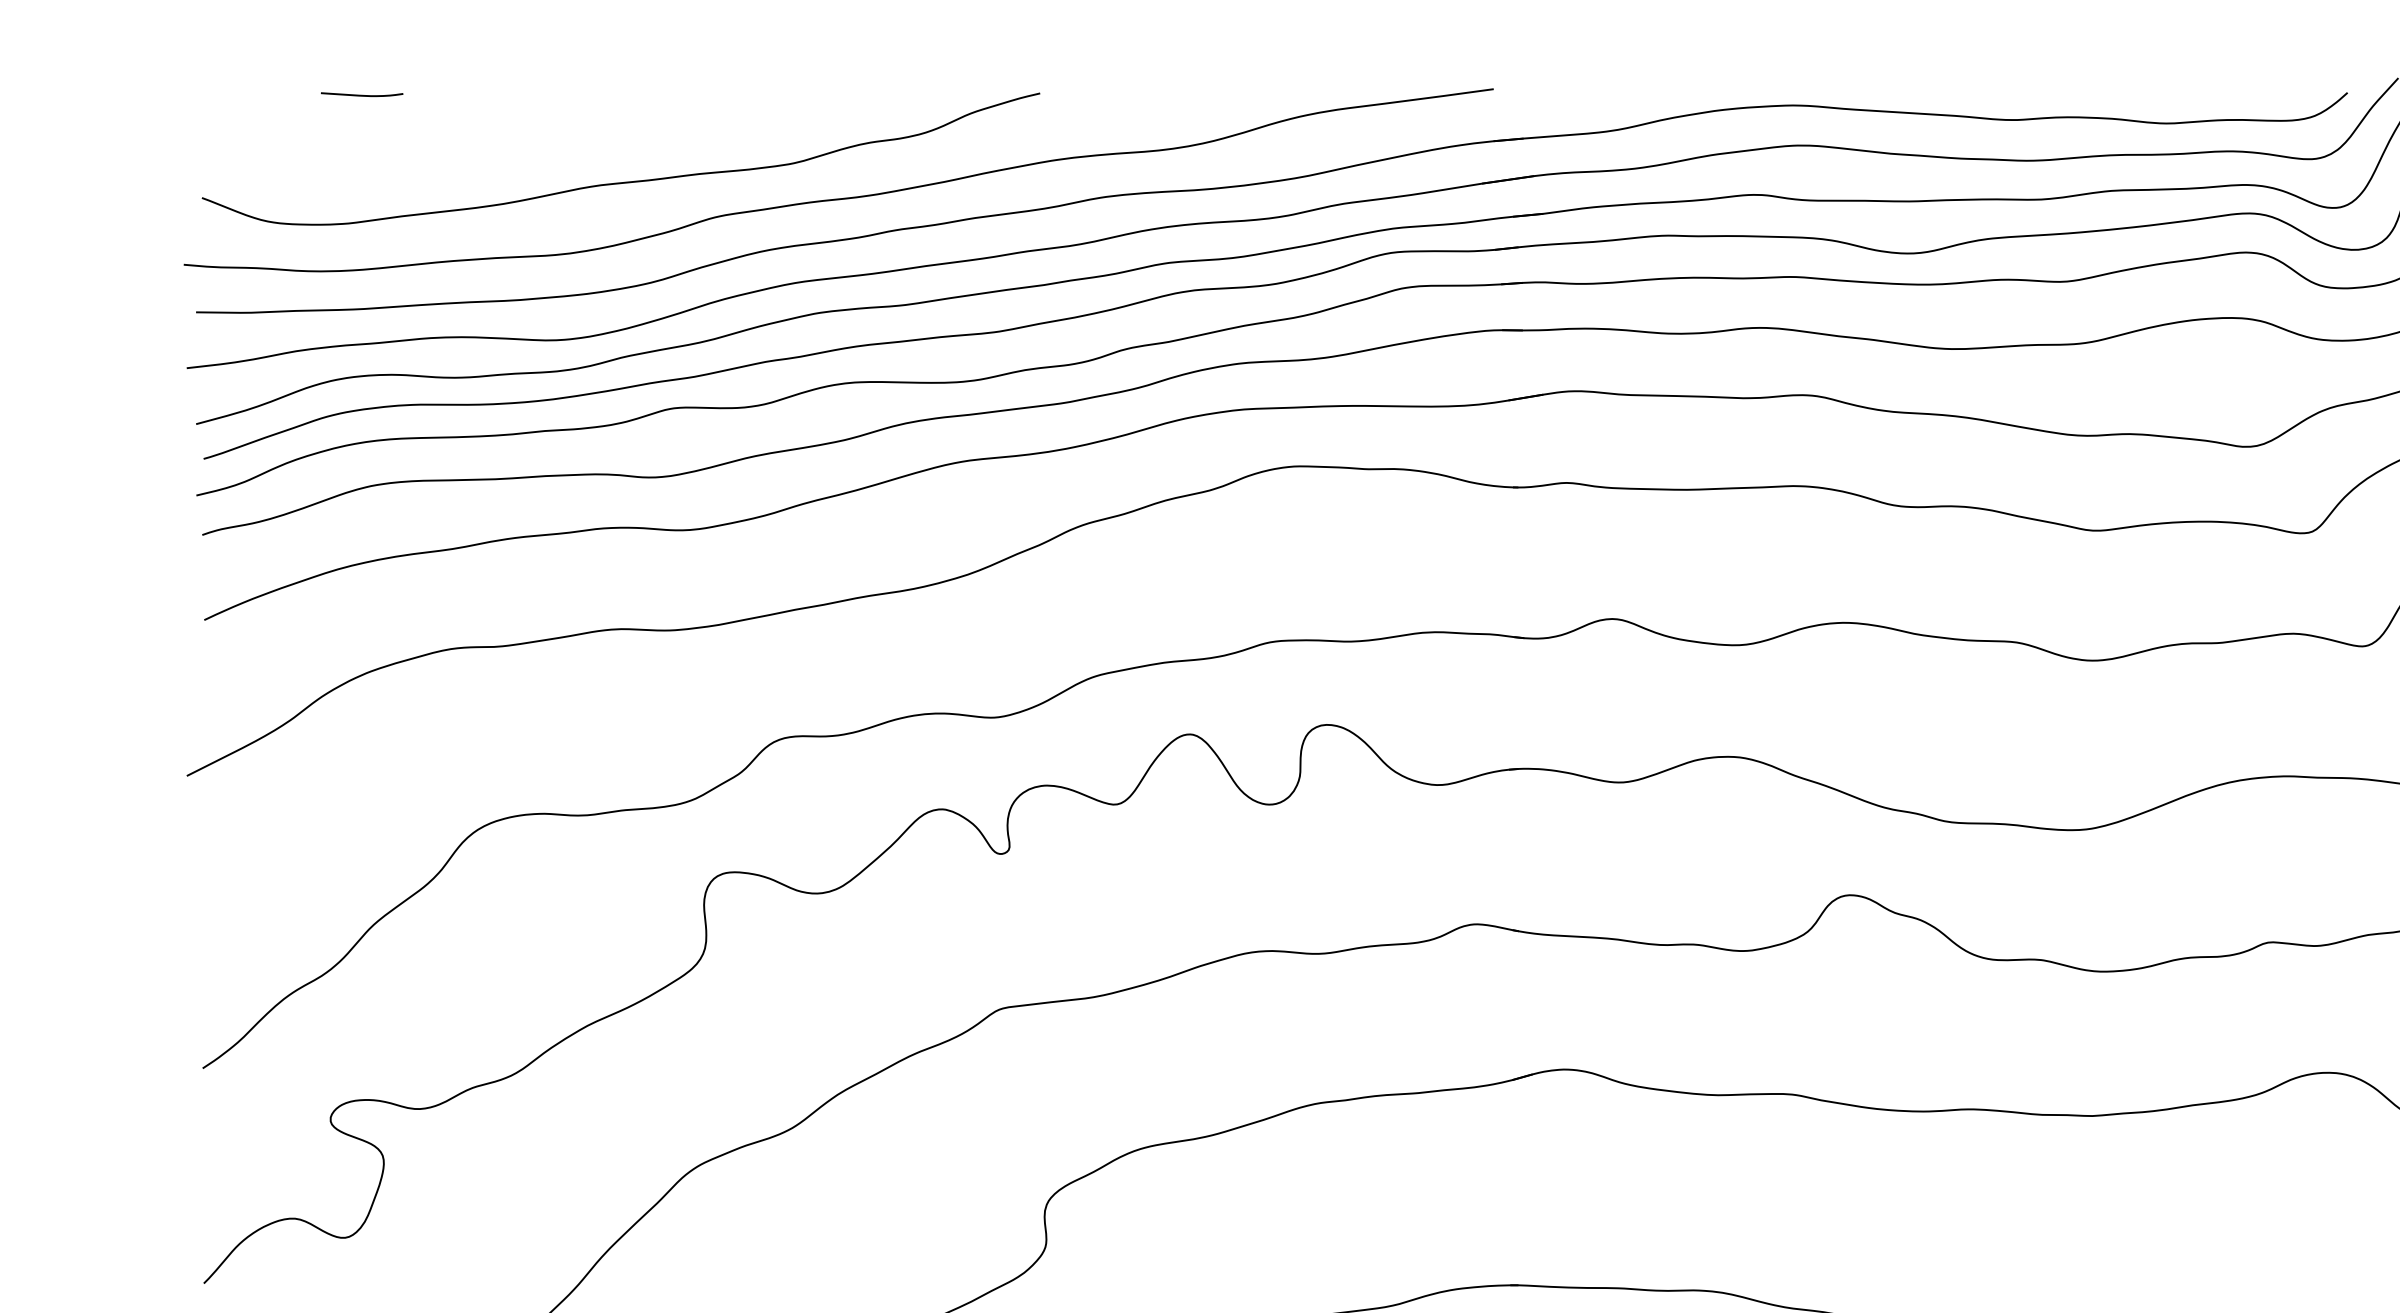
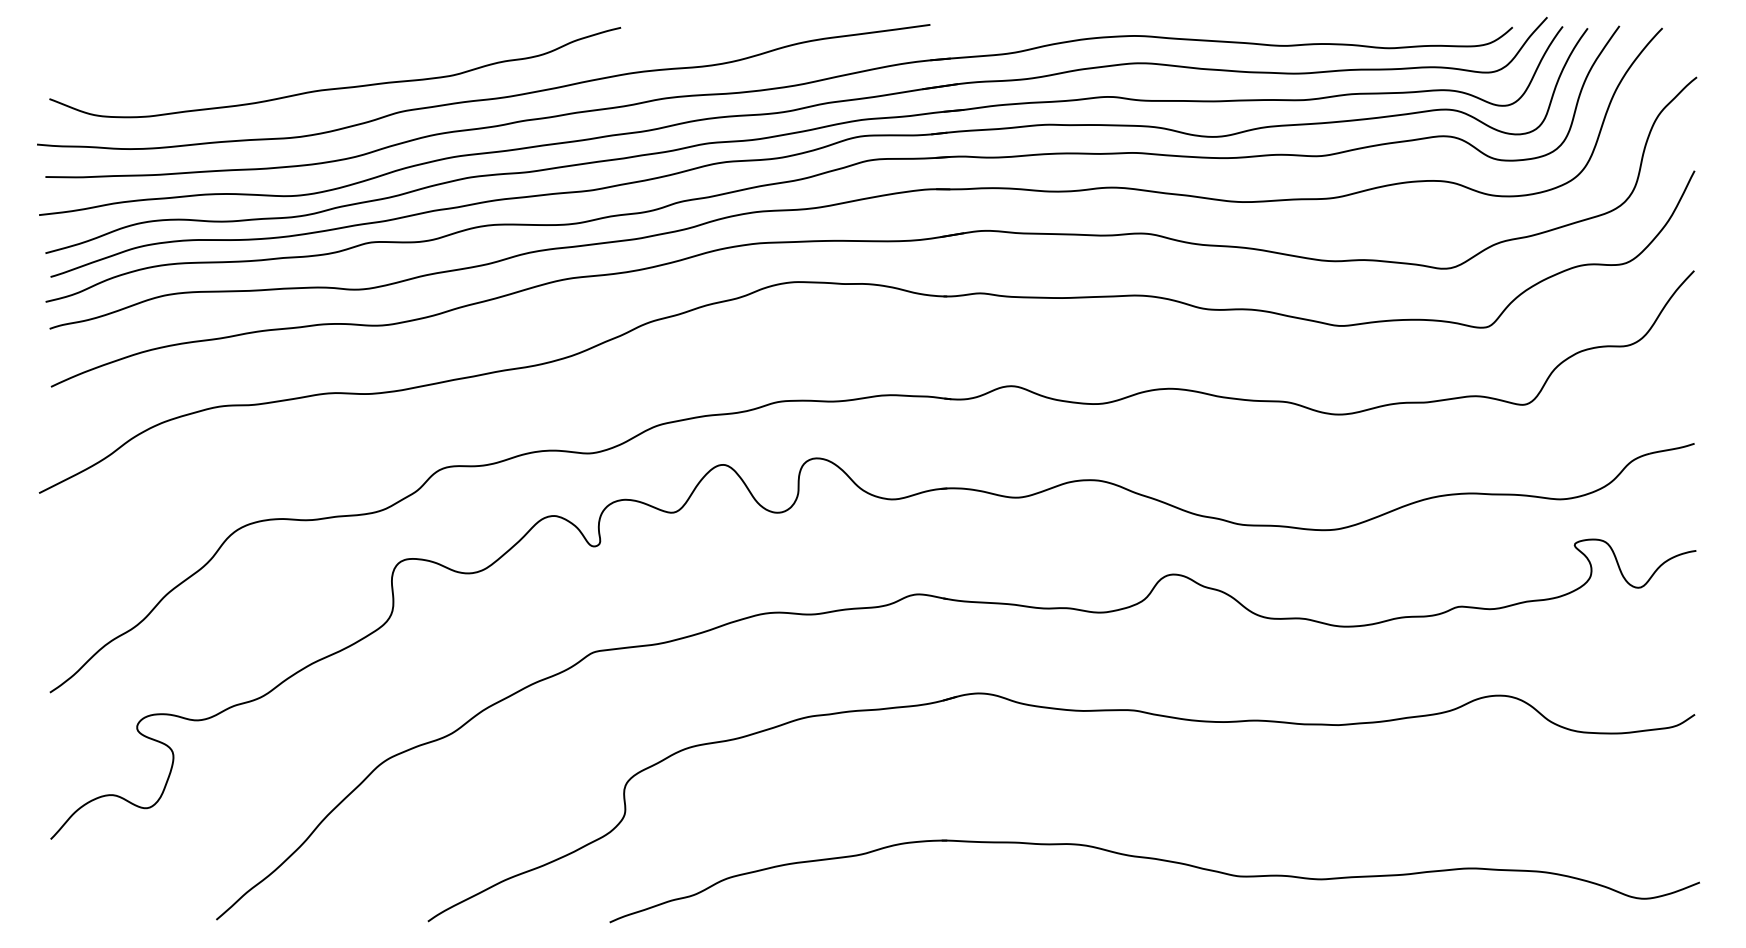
curve: (361, 94) -> (158, 28), removed

